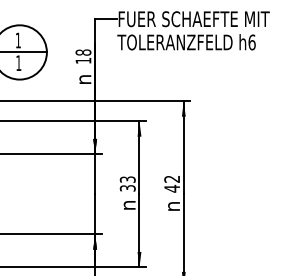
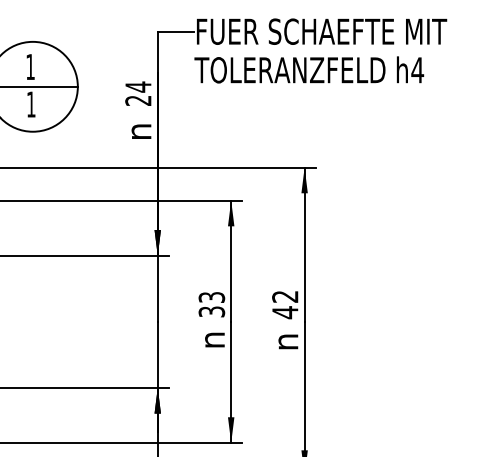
text: (251, 42) -> (416, 70), h6 -> h4
text: (83, 56) -> (138, 93), 18 -> 24

